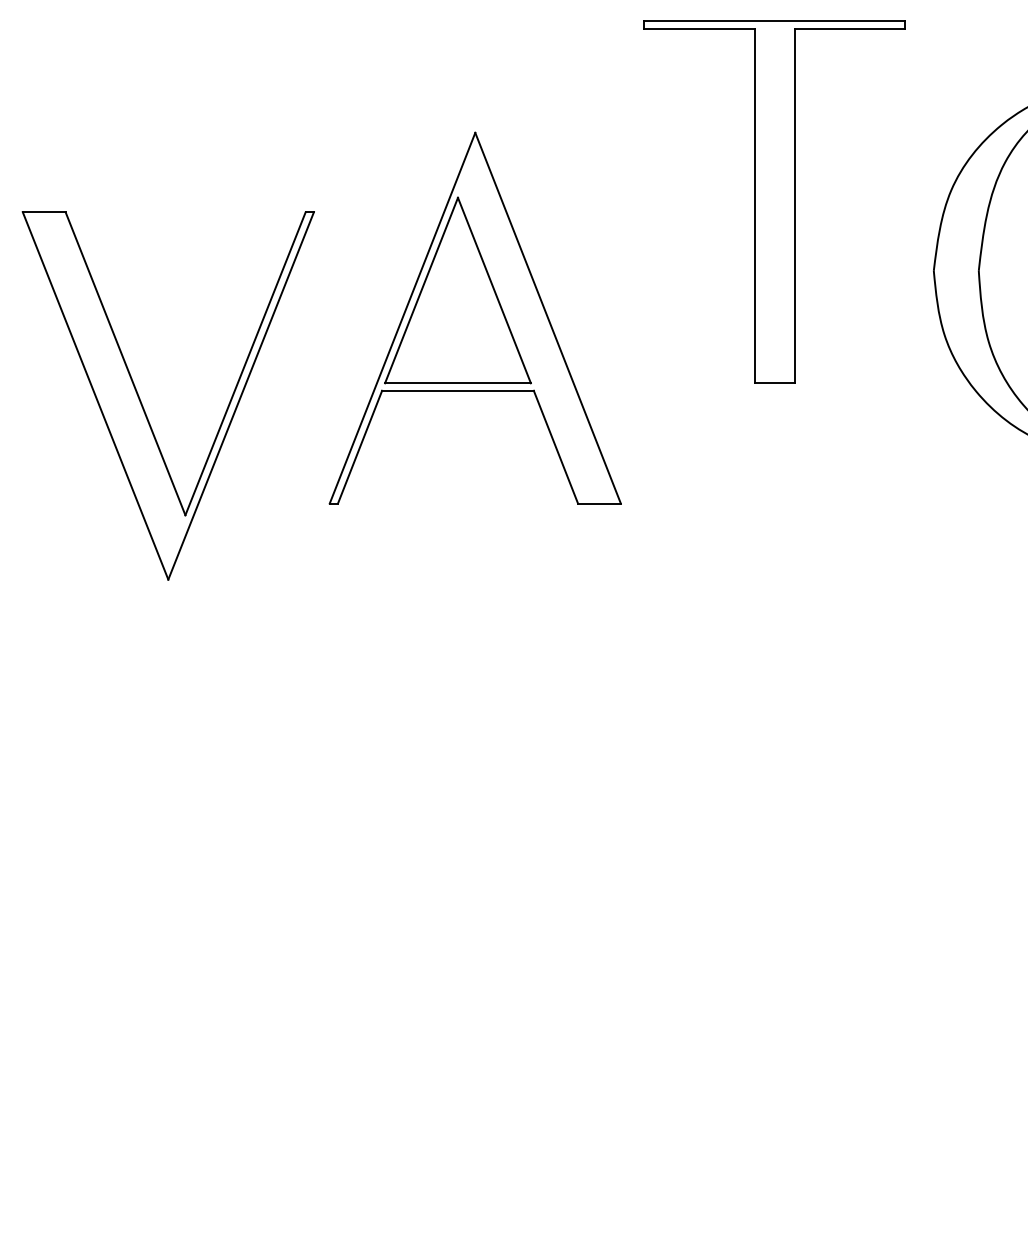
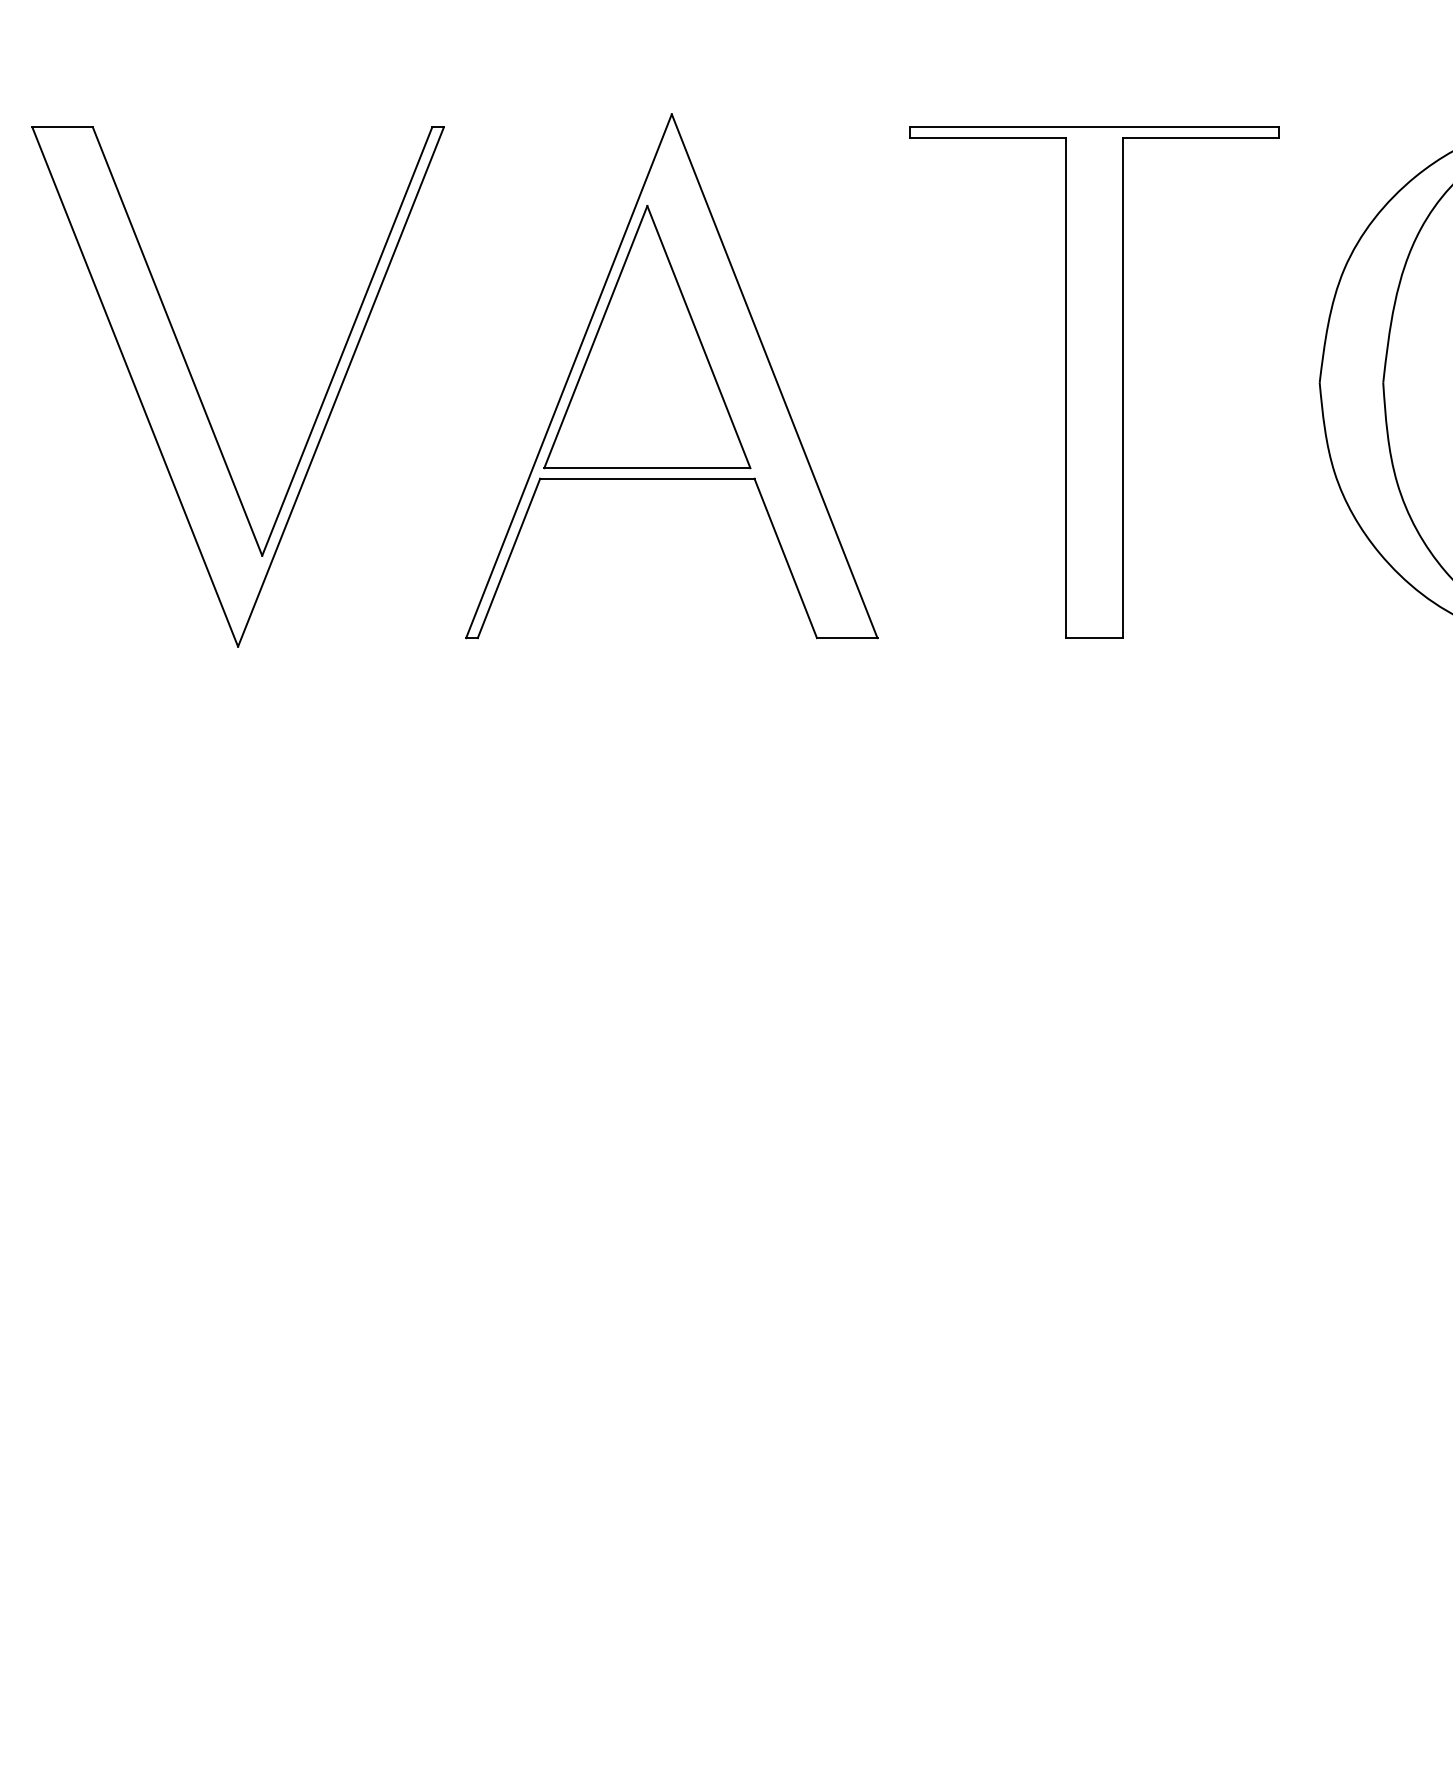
part: (774, 201) -> (1094, 382), moved
part: (474, 317) -> (670, 375), moved
part: (142, 403) -> (201, 397), moved

